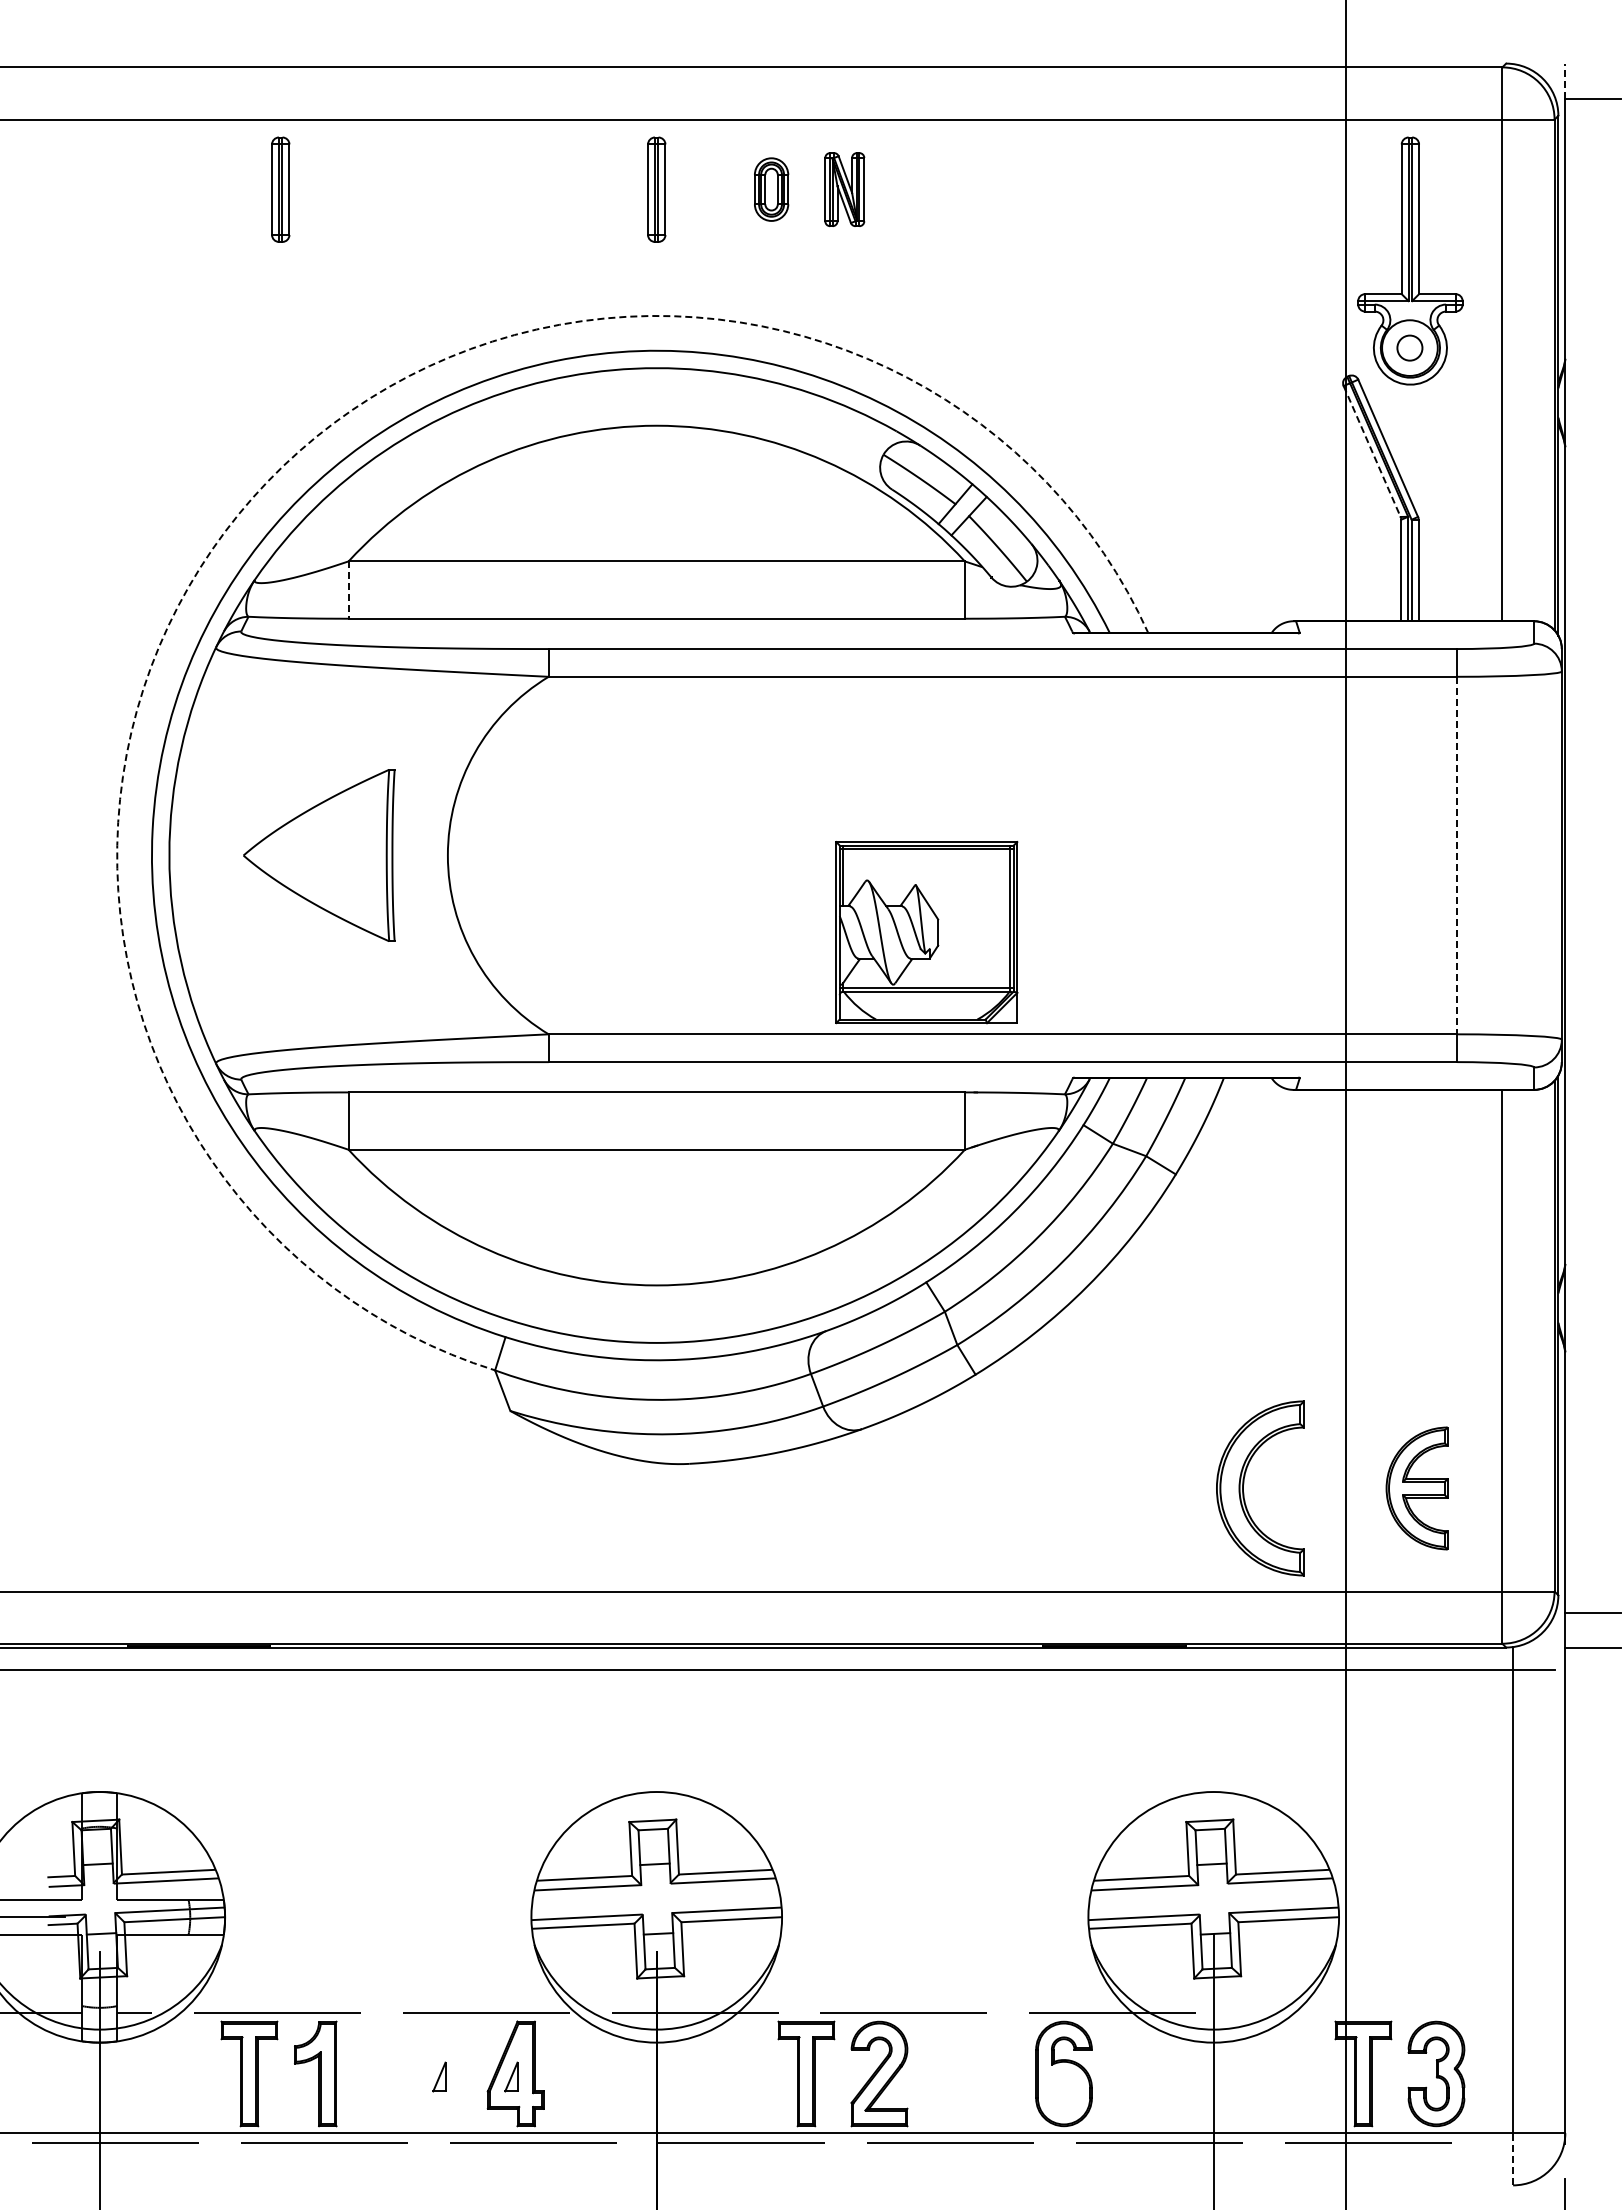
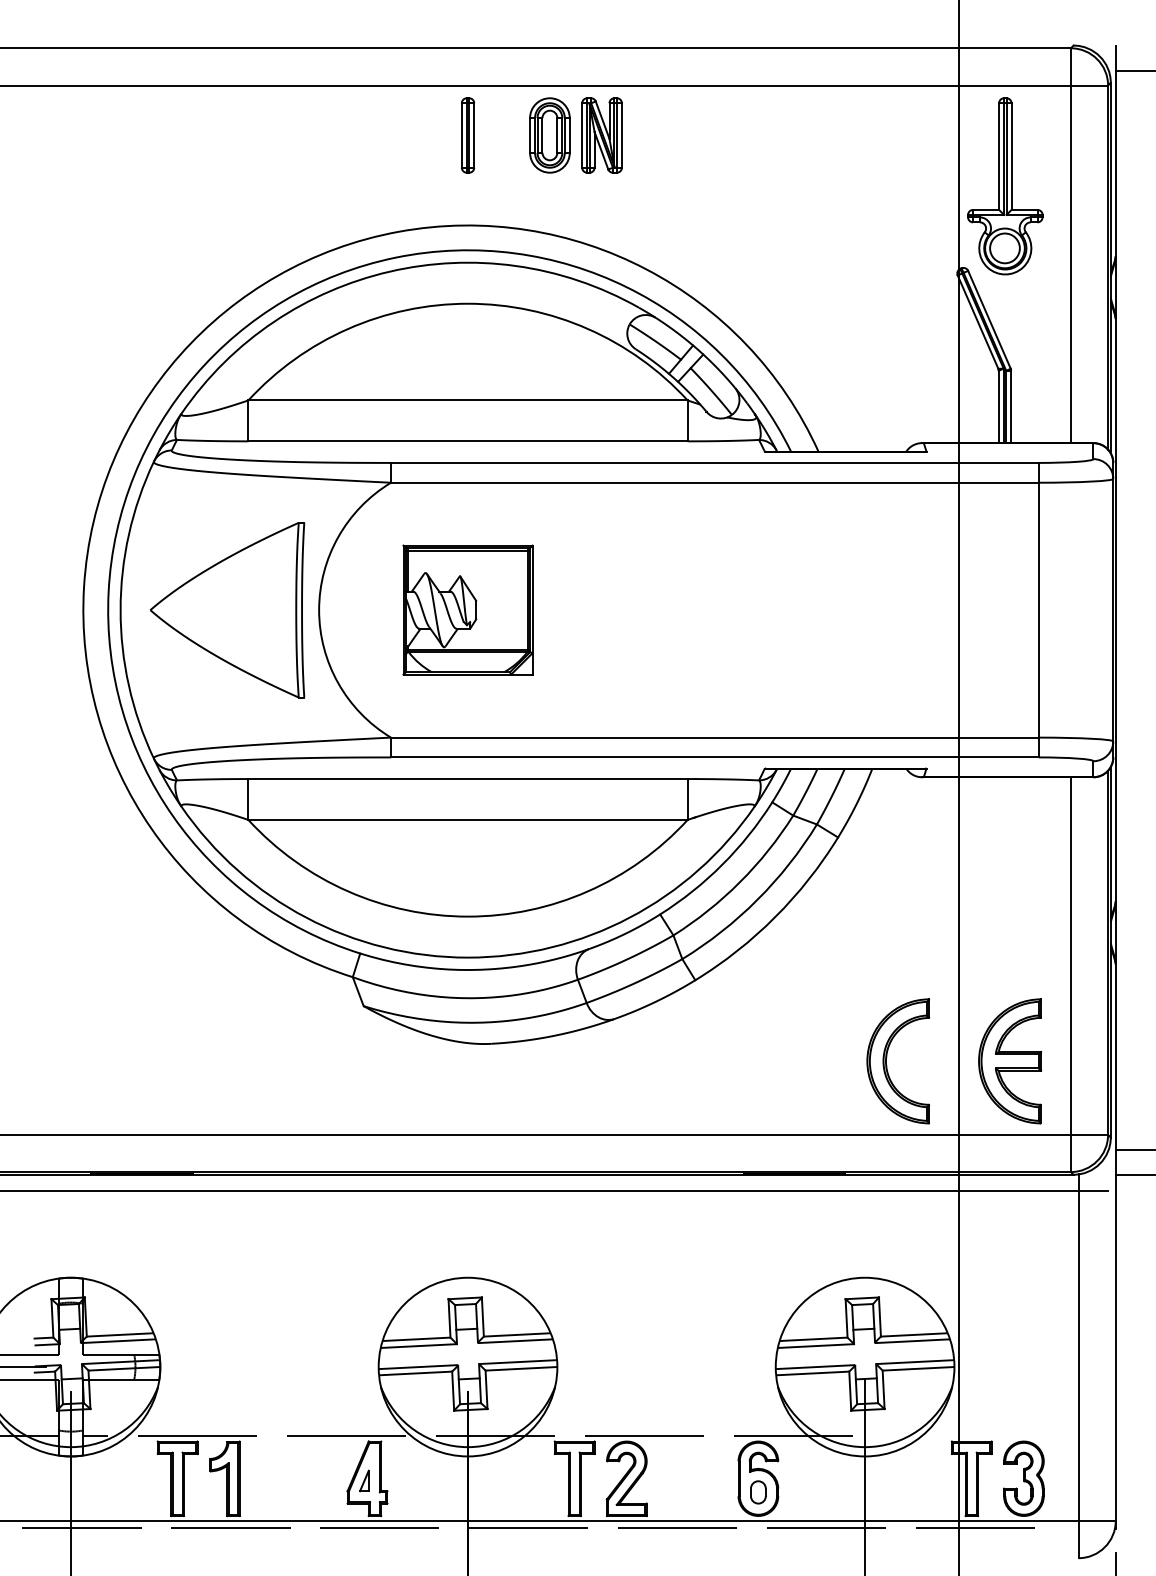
line: (1565, 80) -> (1115, 57), dashed -> solid
part: (280, 189) -> (199, 135), removed
part: (771, 189) -> (549, 135), size x1.67
part: (844, 189) -> (601, 135), size x1.43
circle: (1409, 348) -> (1004, 248), size x1.67
line: (1372, 451) -> (978, 322), dashed -> solid
arc: (252, 497) -> (179, 354), dashed -> solid
line: (348, 590) -> (248, 421), dashed -> solid
part: (318, 855) -> (226, 610), size x1.43
line: (1457, 855) -> (1038, 610), dashed -> solid
part: (926, 932) -> (467, 610), moved
part: (1416, 1488) -> (1009, 1061), size x1.43
part: (439, 2076) -> (313, 1480), removed
part: (1063, 2092) -> (758, 1491), added
line: (1513, 2158) -> (1078, 1539), dashed -> solid

